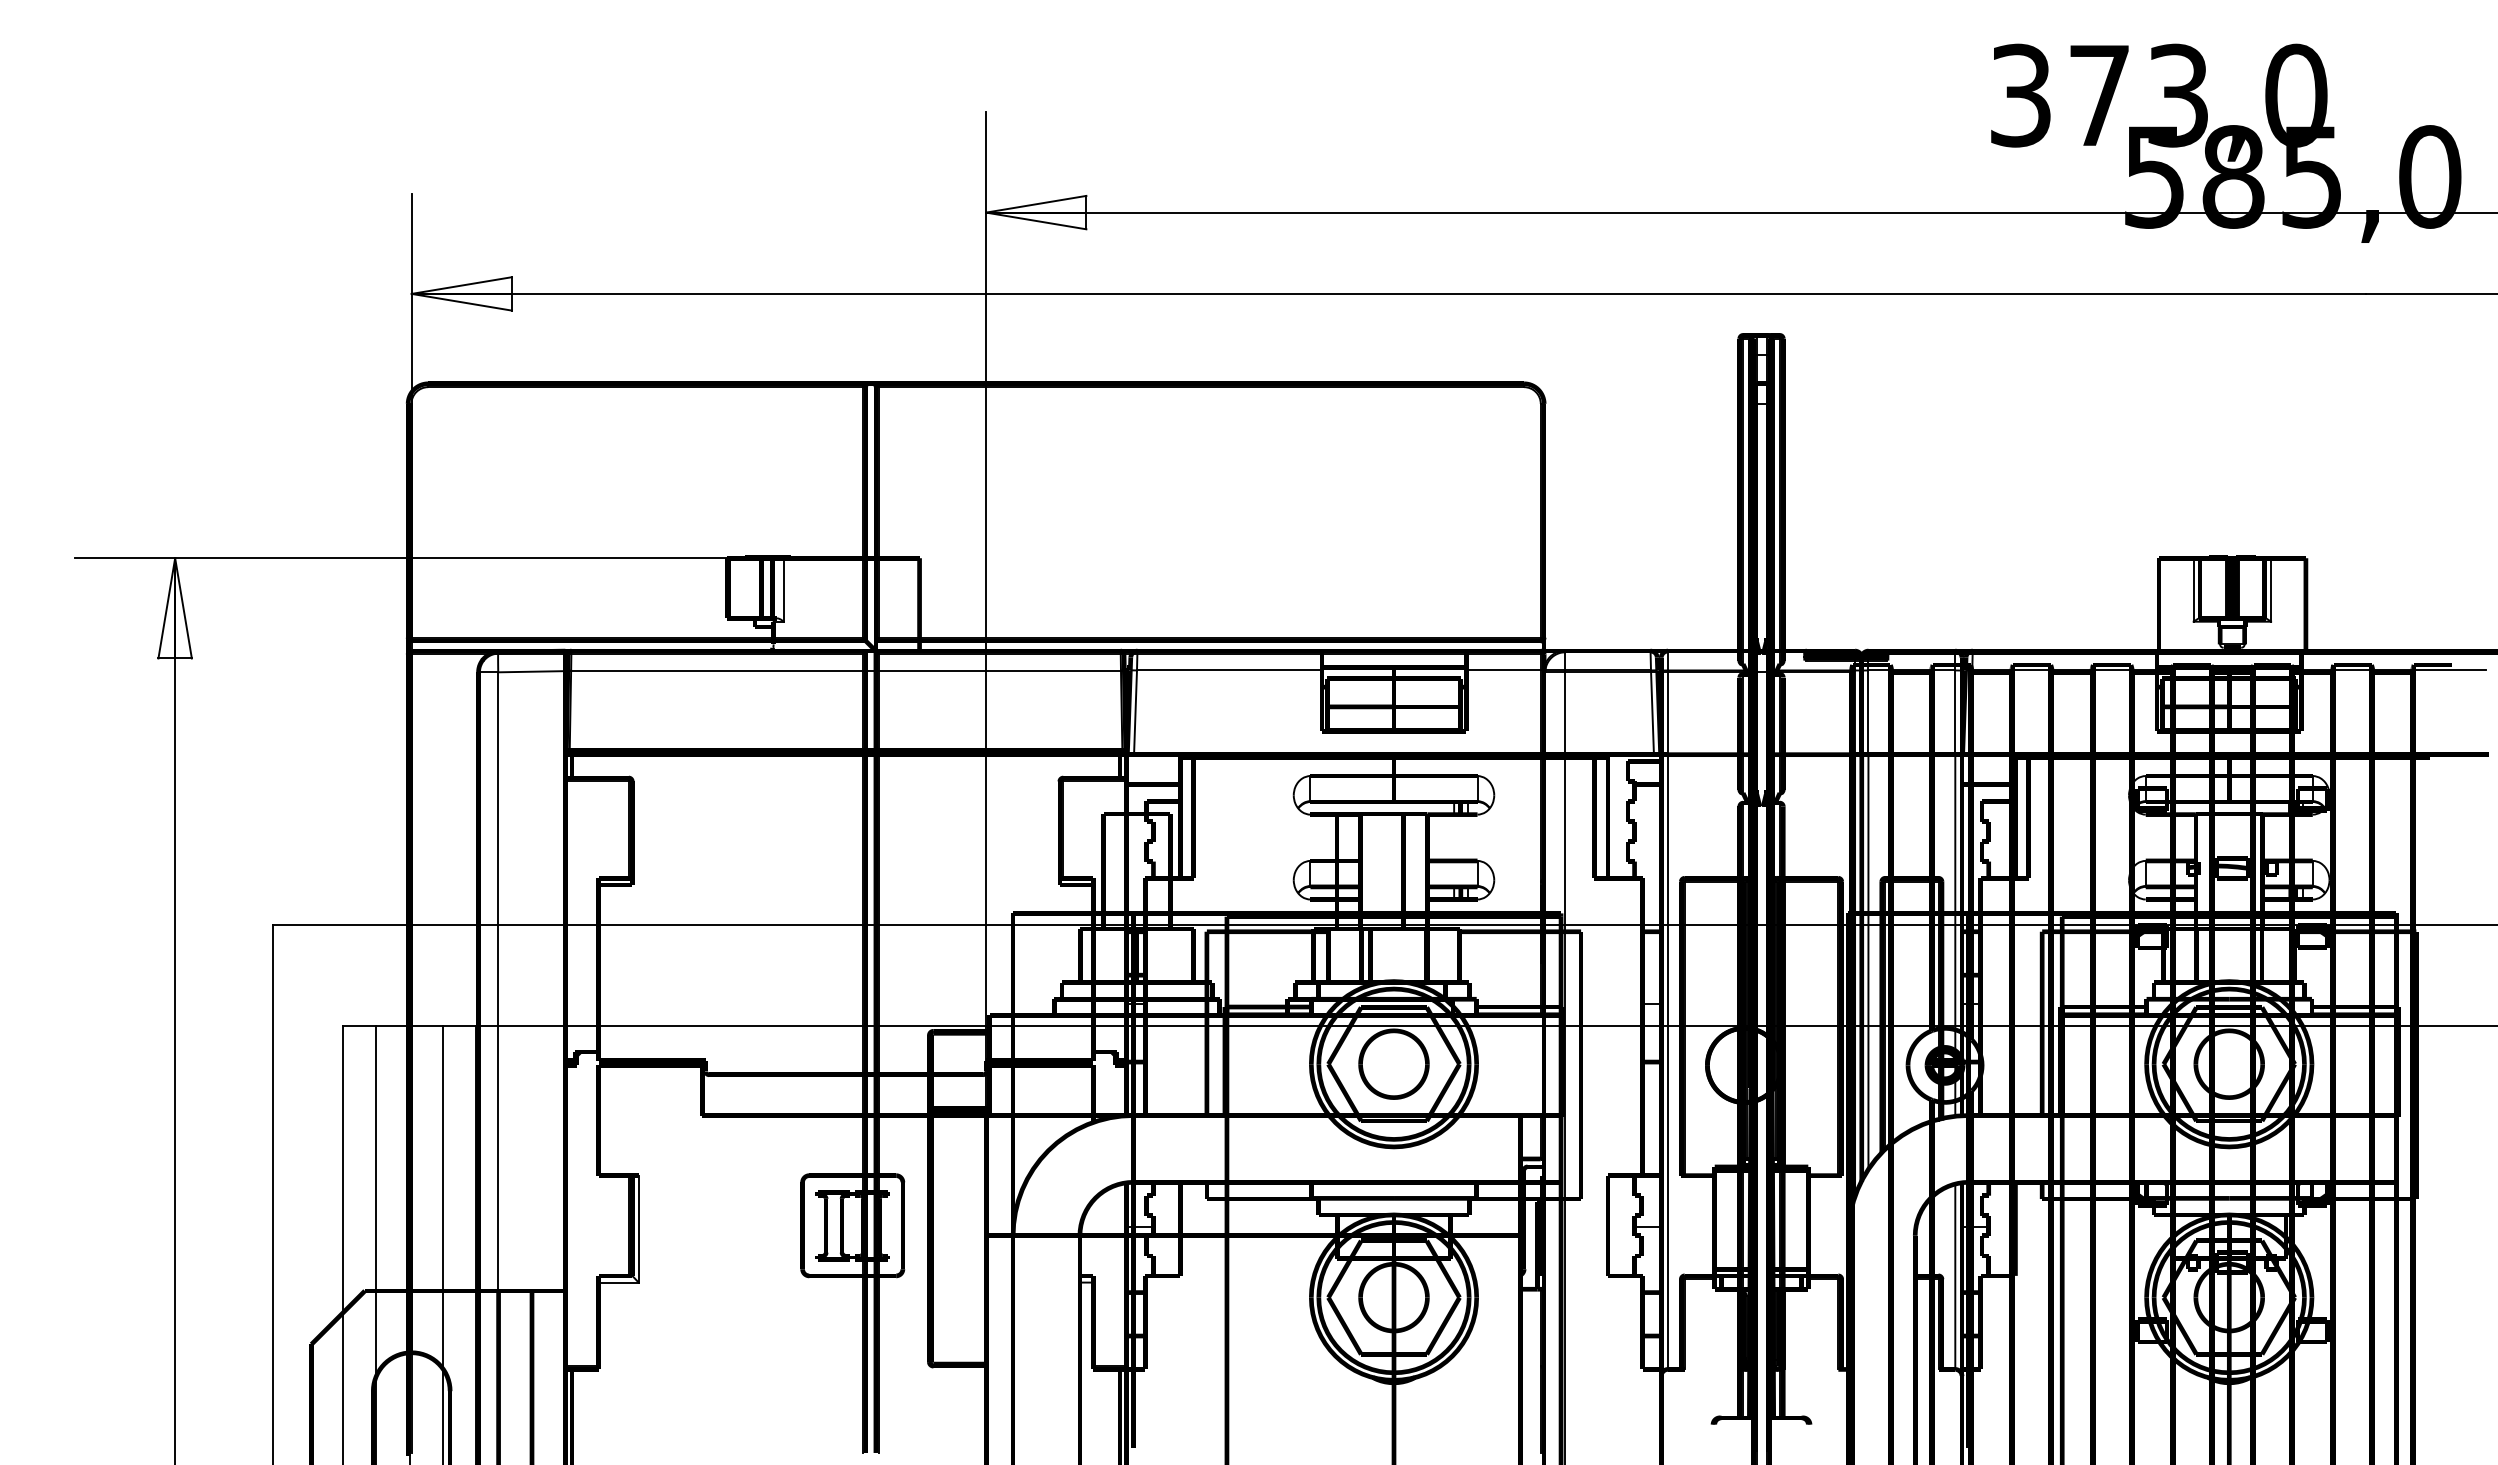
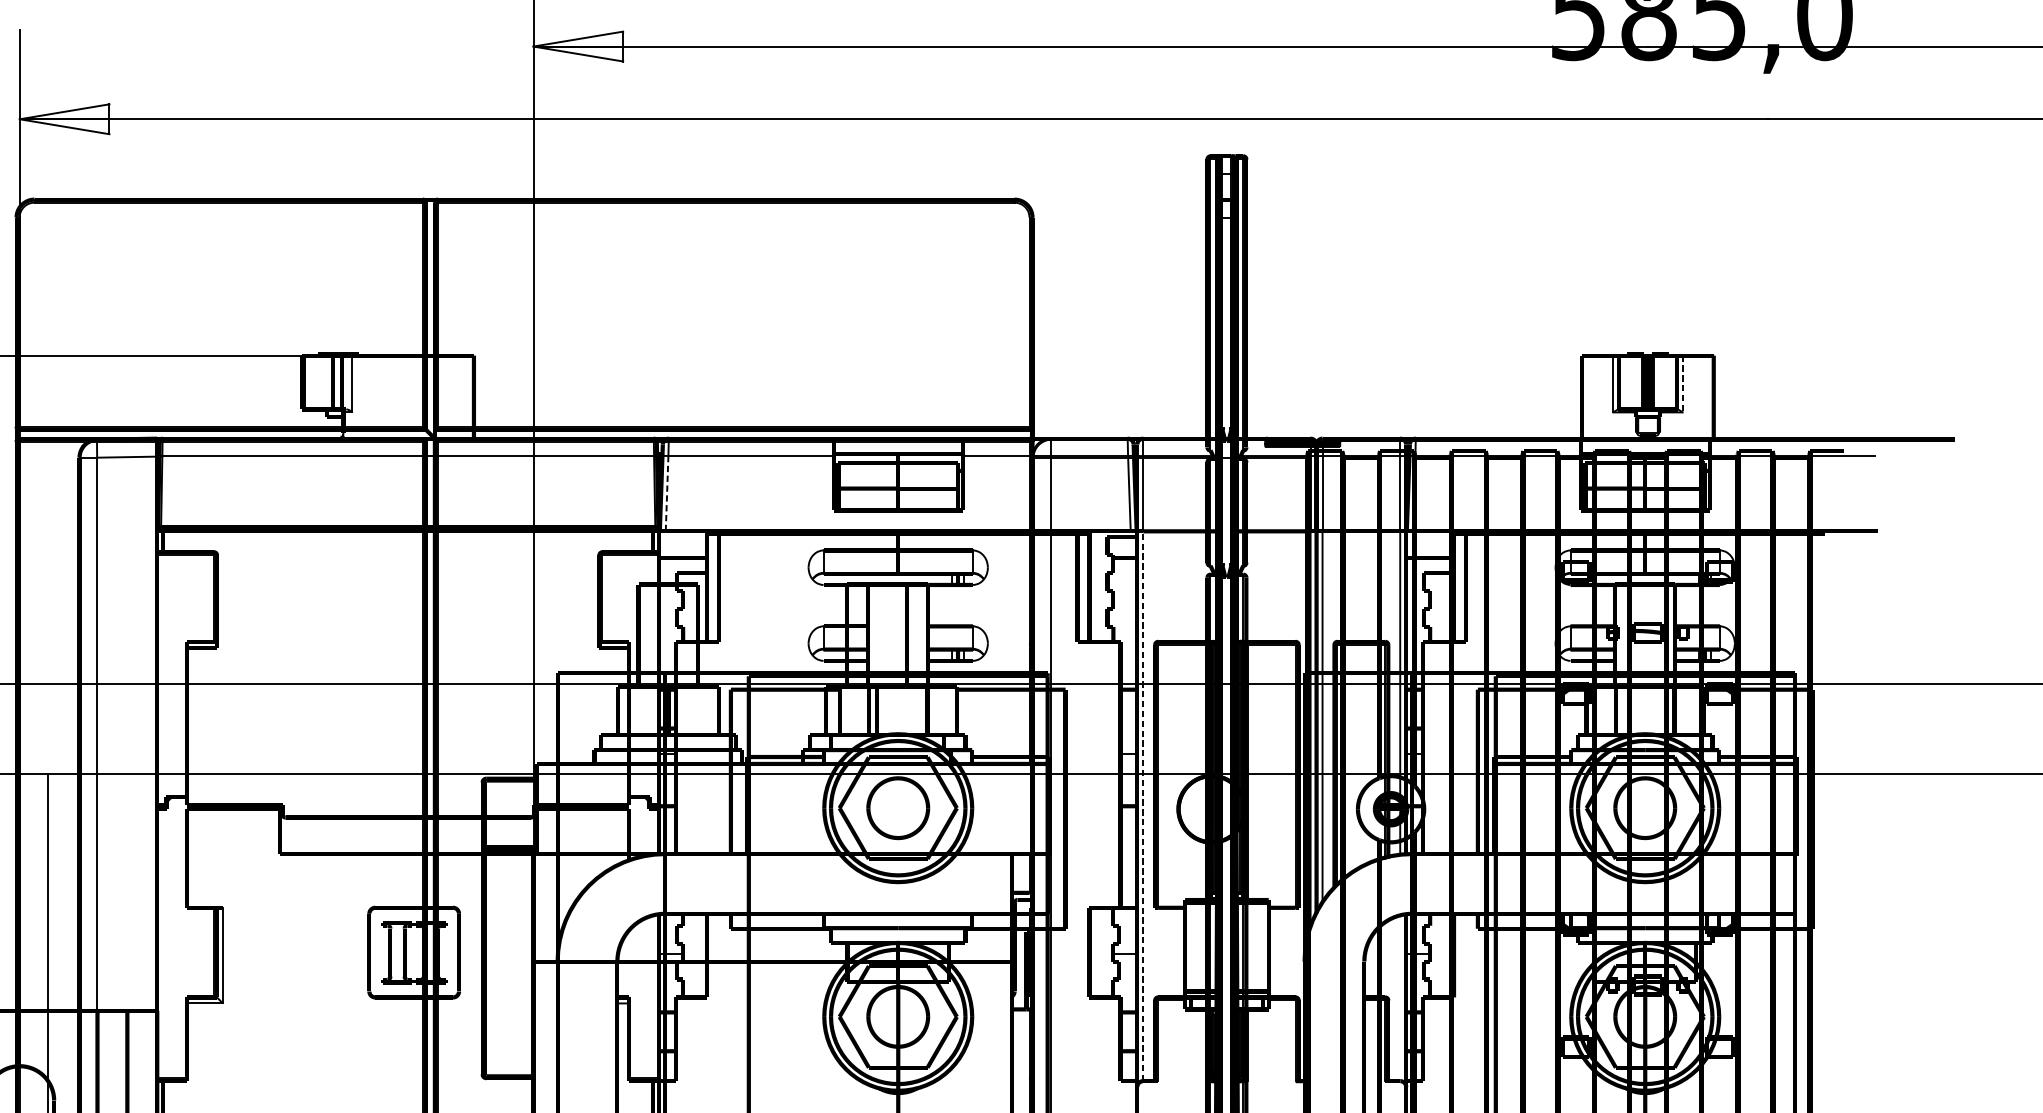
line: (2271, 589) -> (1682, 383), solid -> dashed
line: (1135, 713) -> (667, 494), solid -> dashed
line: (1667, 1061) -> (1142, 805), solid -> dashed
line: (1955, 1276) -> (1400, 998), removed

